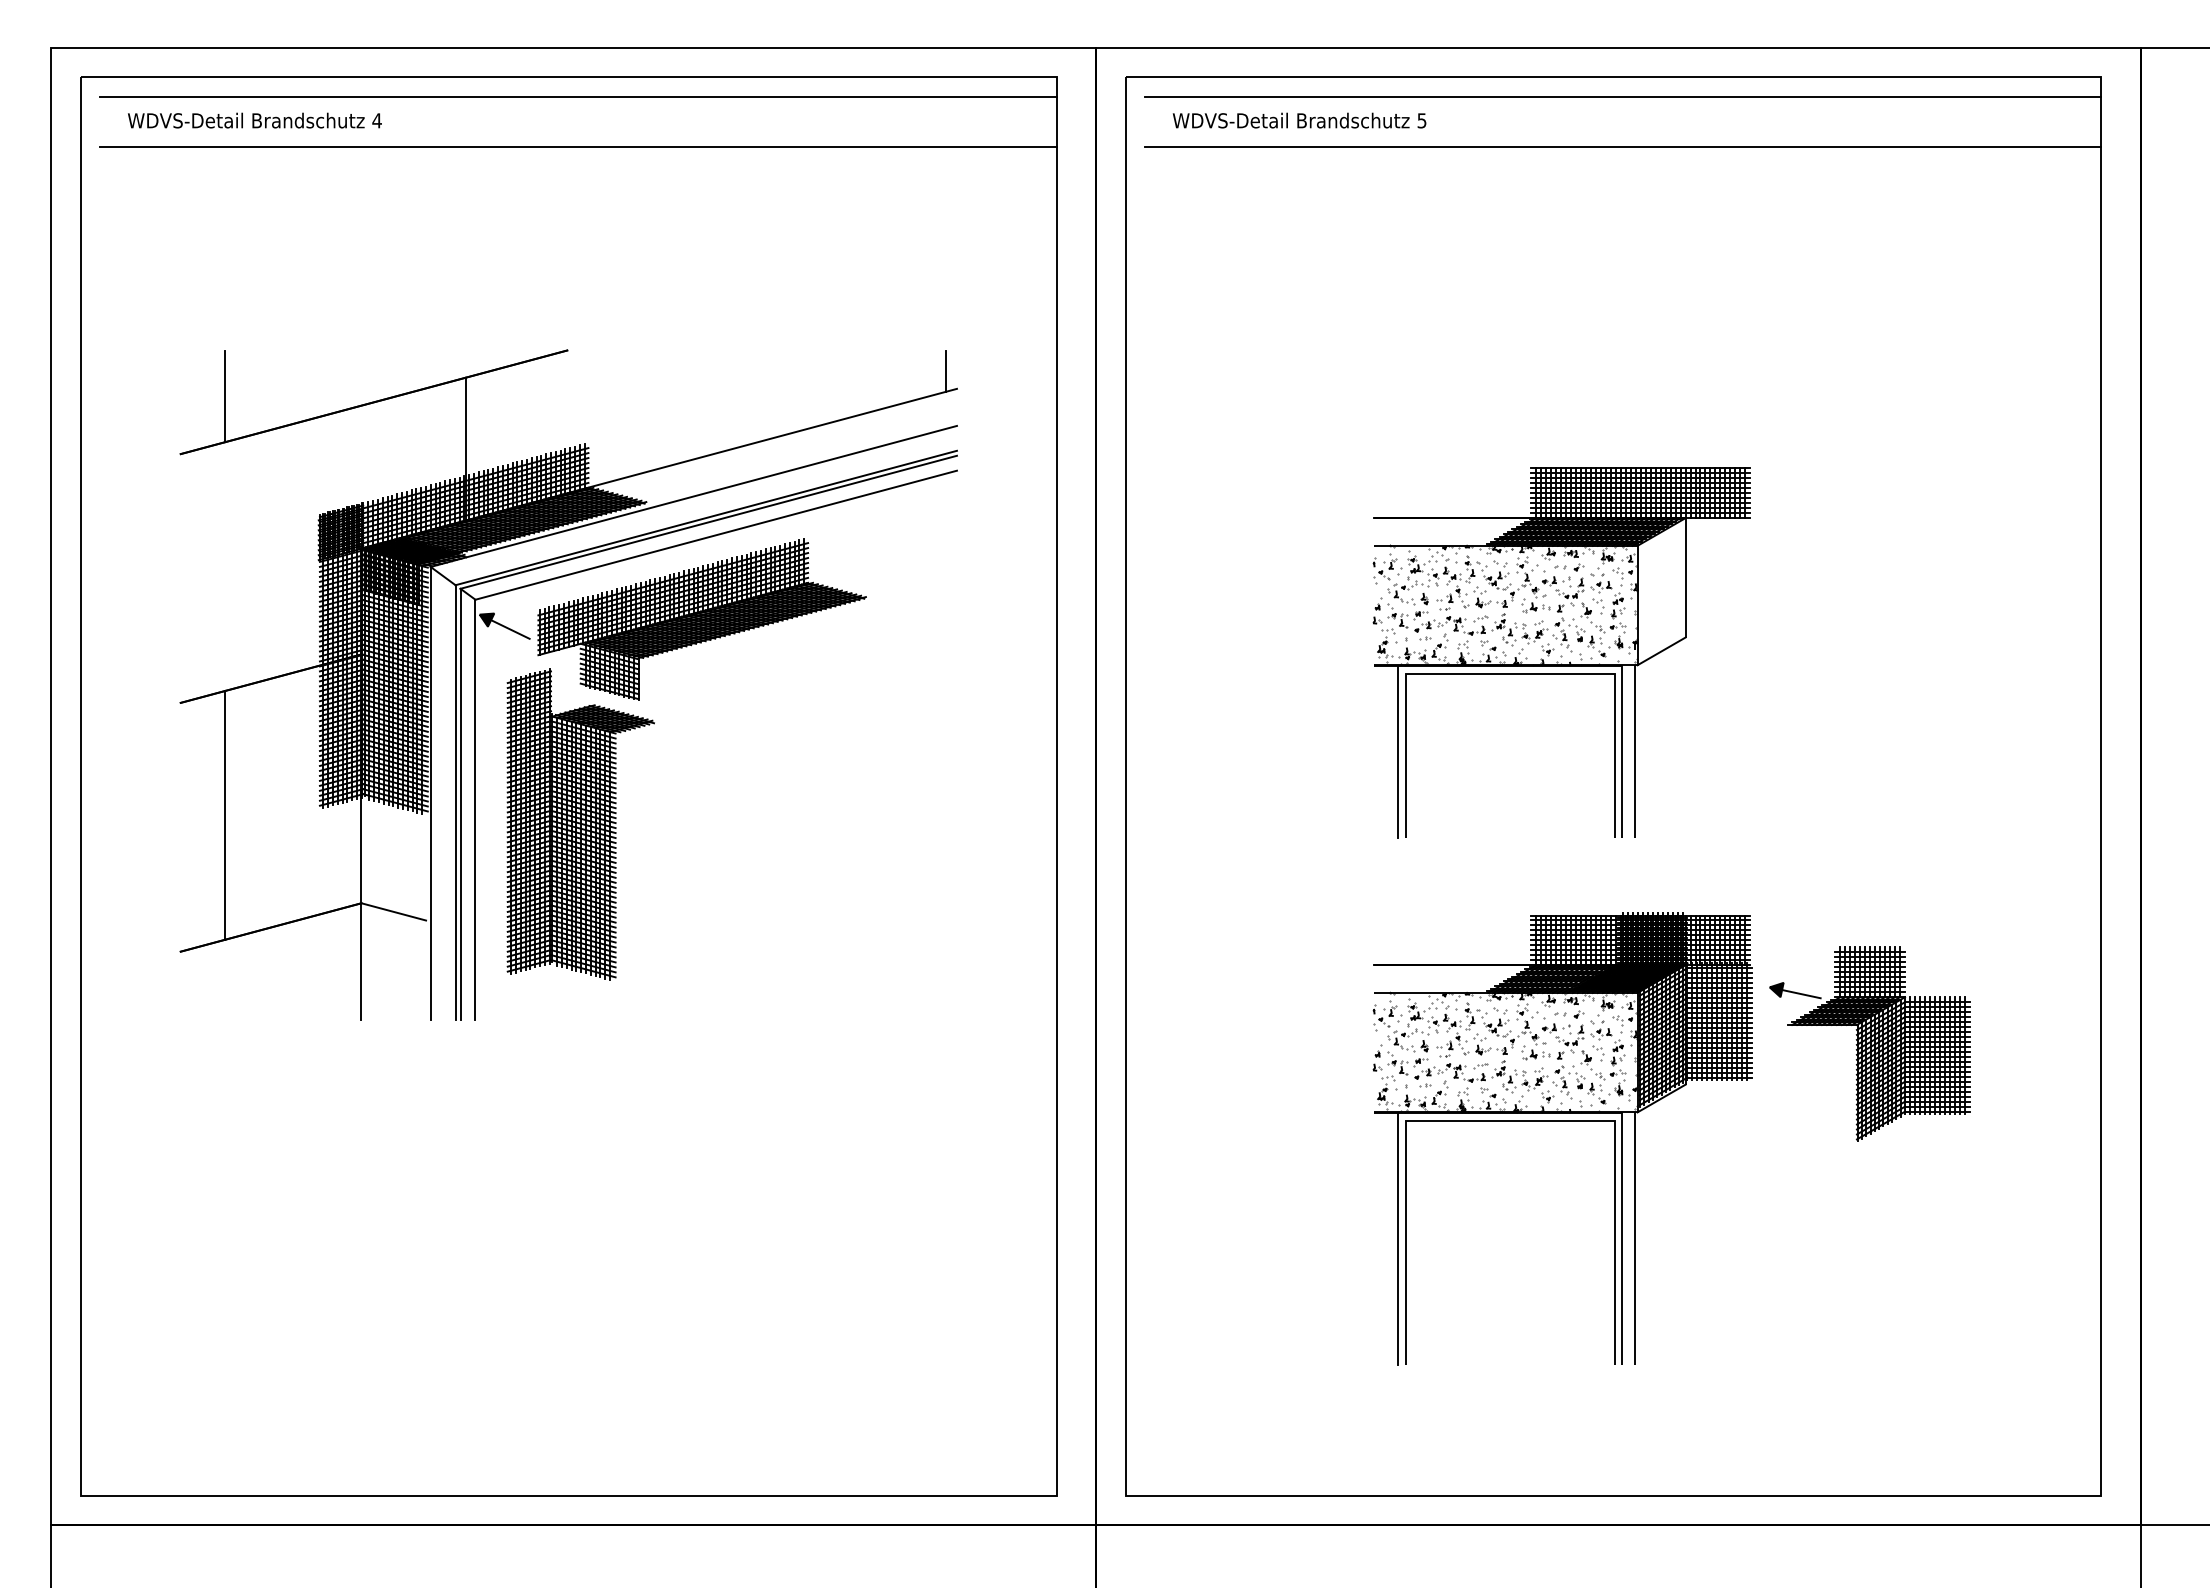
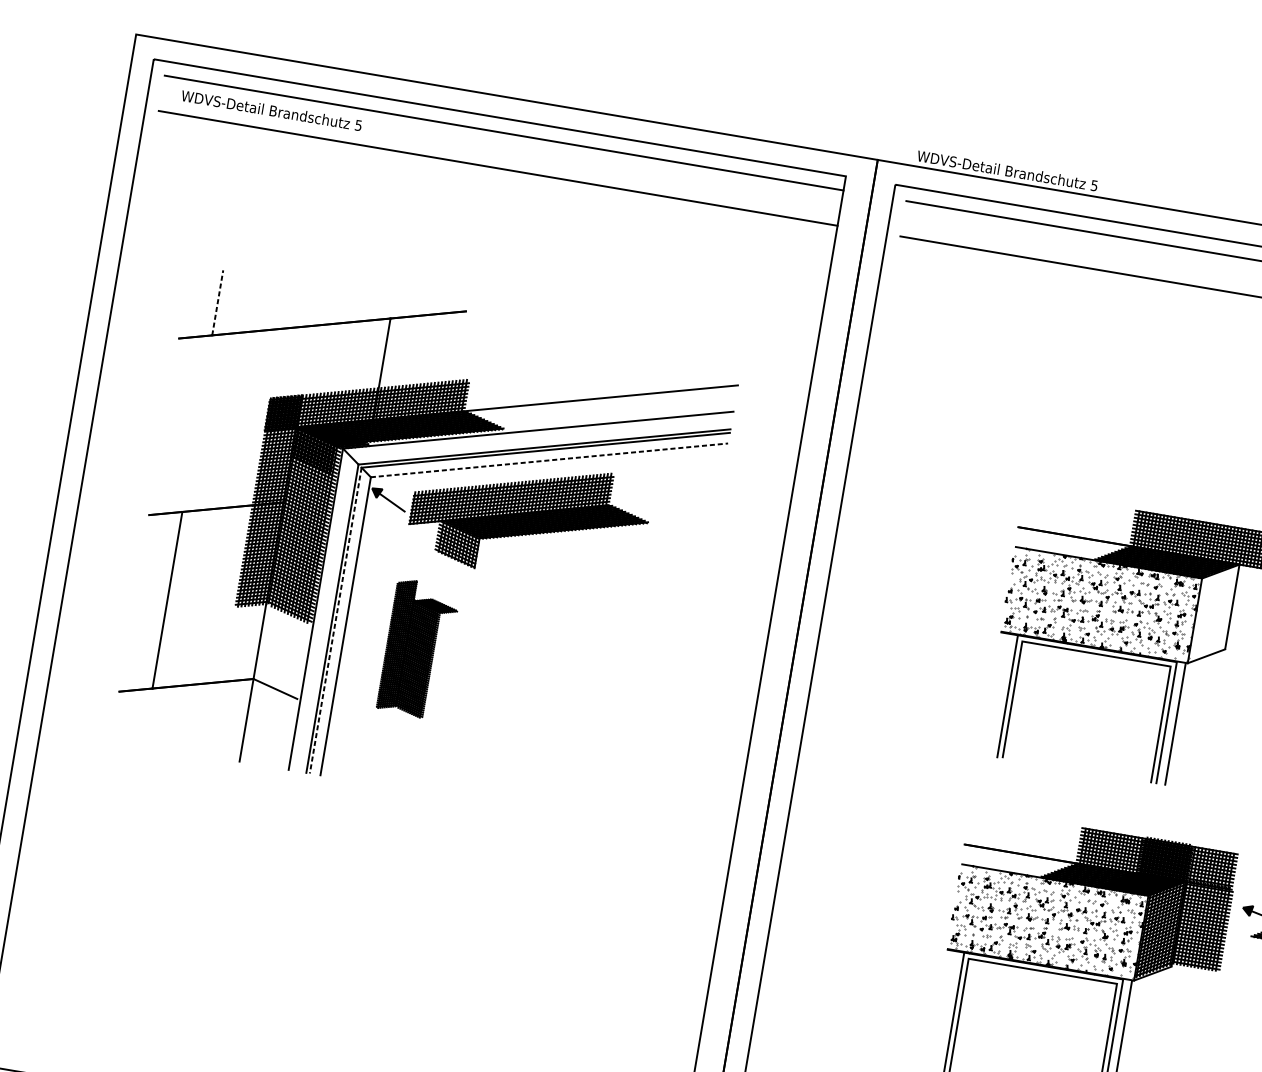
text: (376, 120) -> (358, 125), 4 -> 5
text: (1299, 120) -> (1007, 170), moved
line: (946, 370) -> (732, 371), removed
line: (225, 396) -> (217, 303), solid -> dashed
line: (716, 535) -> (549, 460), solid -> dashed
line: (460, 804) -> (335, 620), solid -> dashed
part: (580, 824) -> (418, 649), size x0.6

